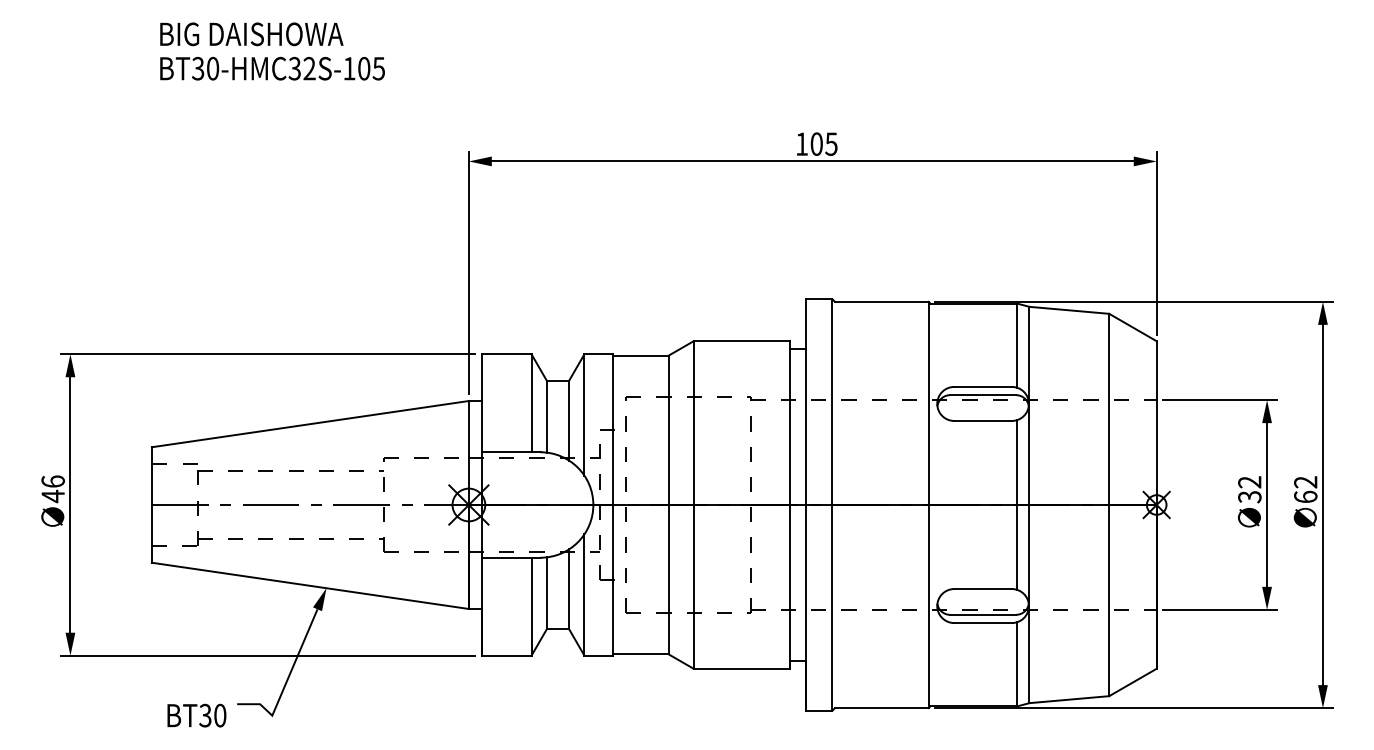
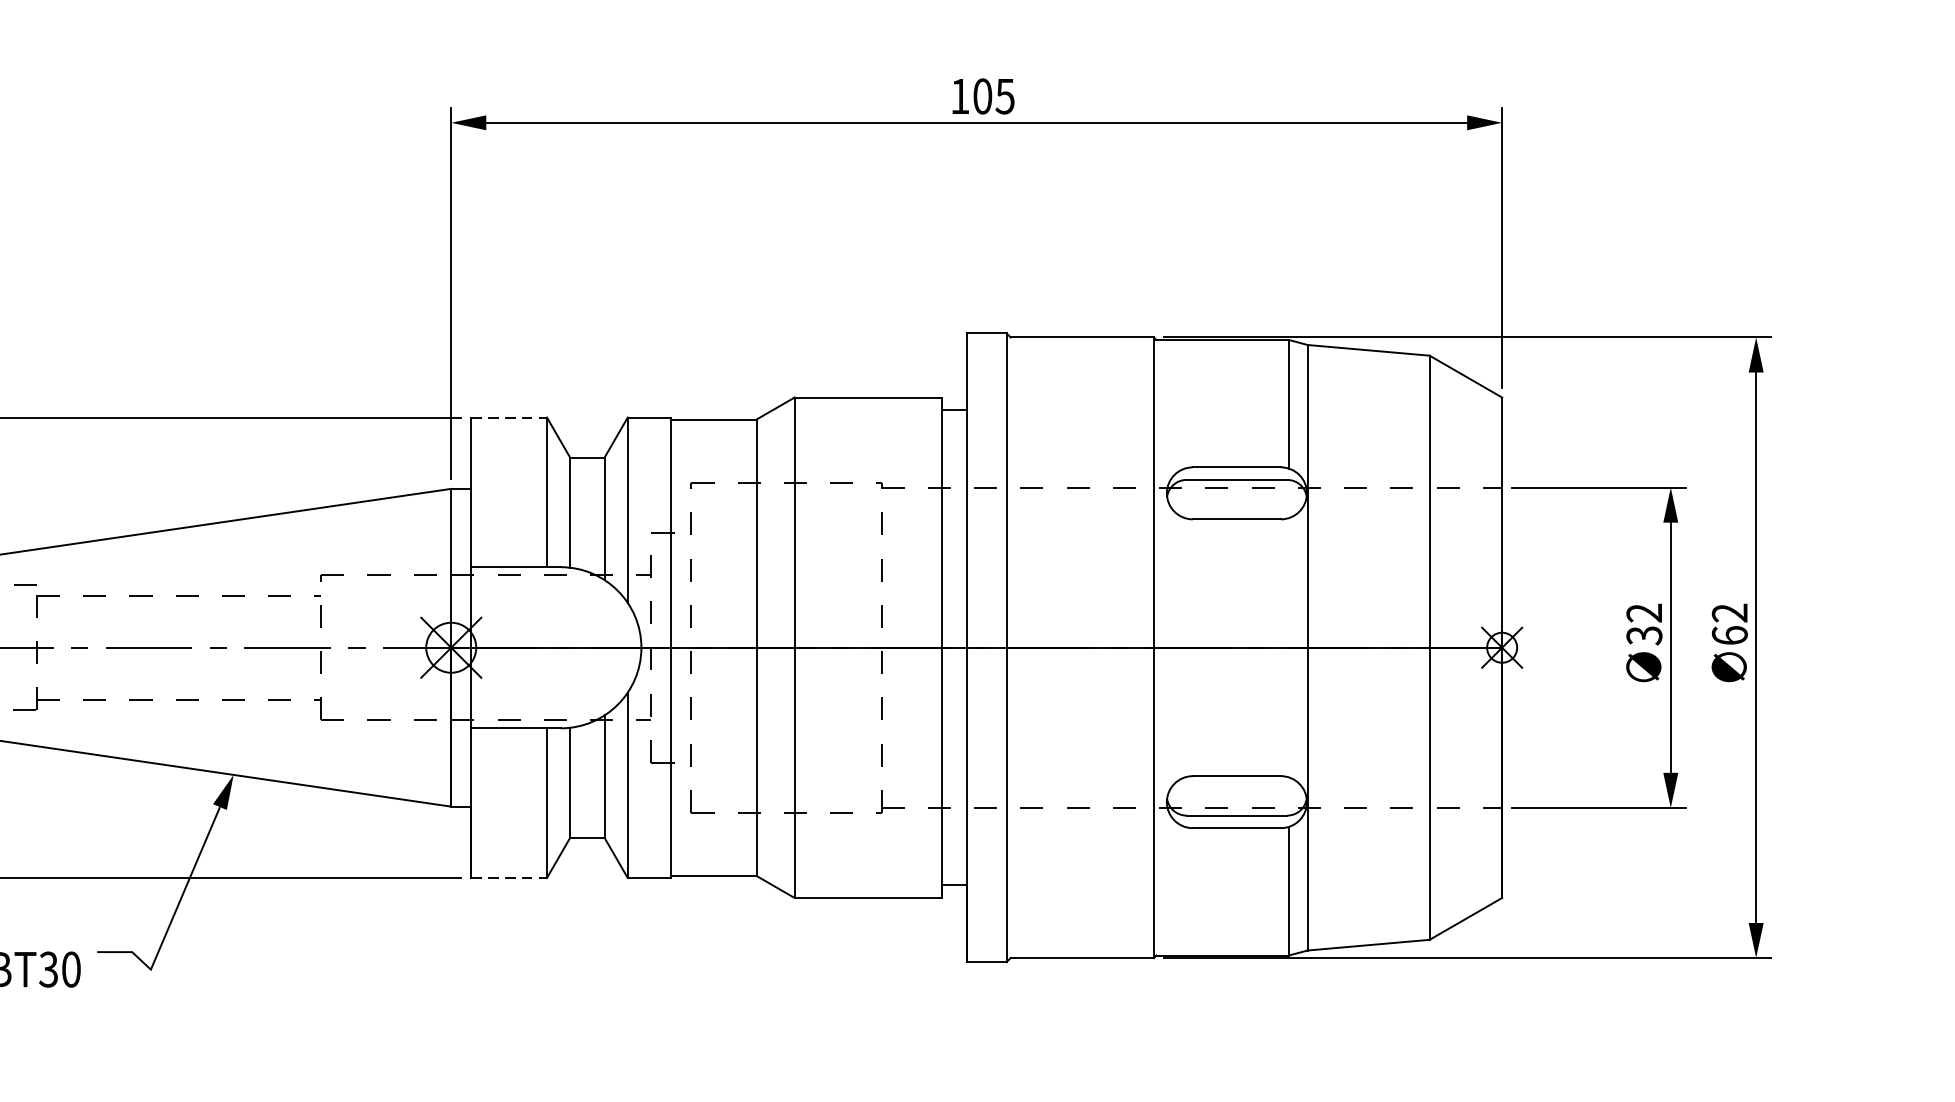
line: (506, 354) -> (508, 417), solid -> dashed
line: (1017, 504) -> (1289, 646), removed
line: (506, 655) -> (508, 877), solid -> dashed

